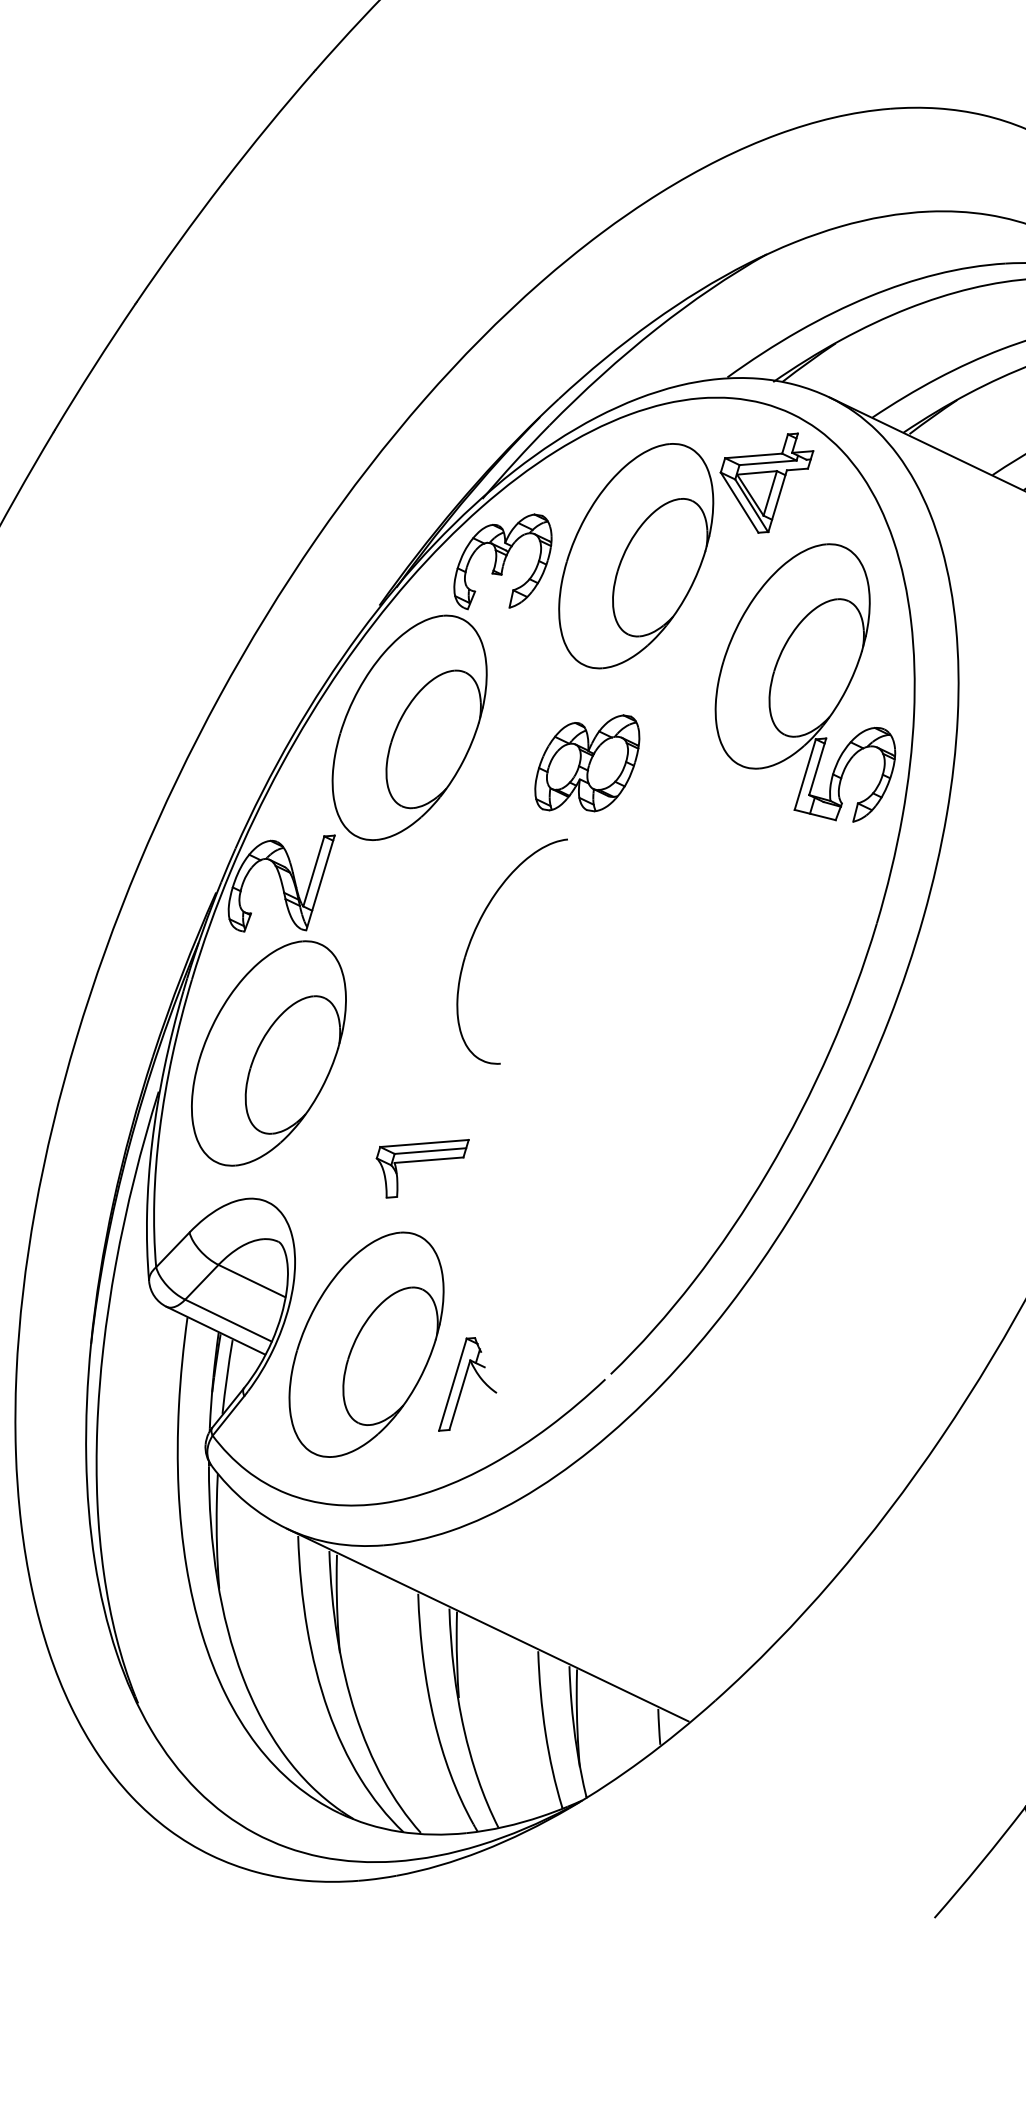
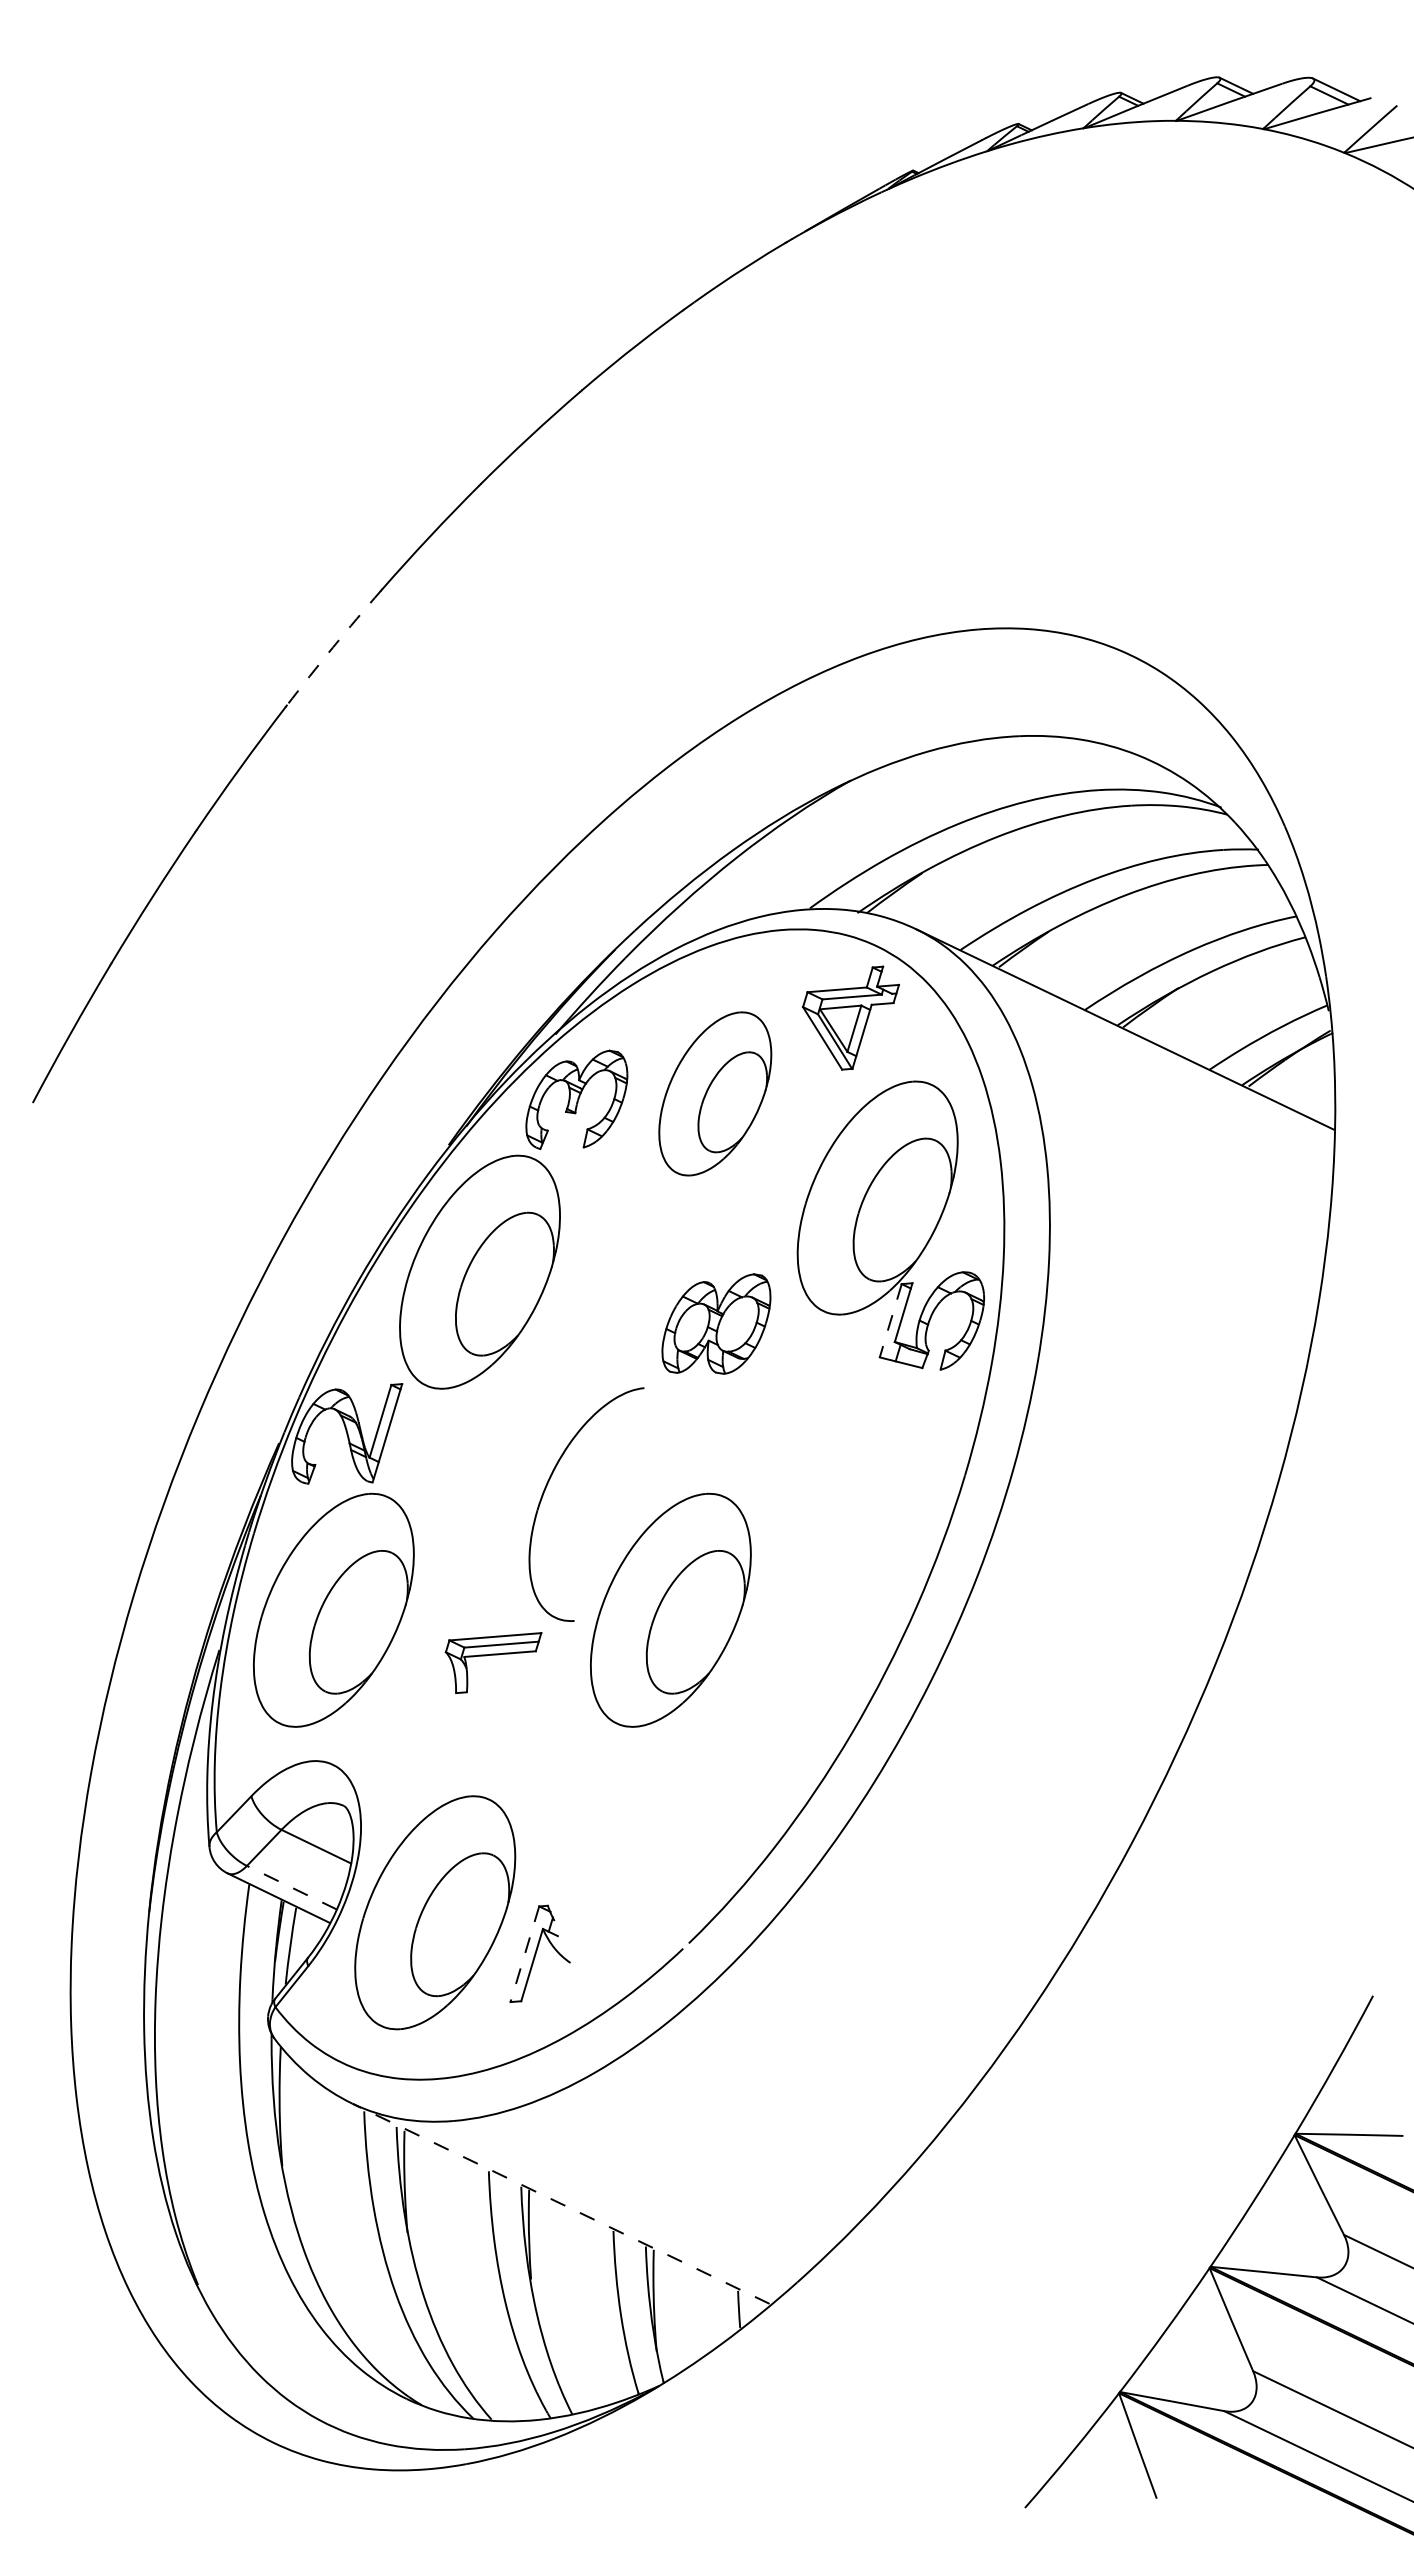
arc: (268, 126) -> (333, 647), solid -> dashed
part: (636, 555) -> (715, 1093), size x0.7
part: (587, 762) -> (716, 1323), moved
line: (805, 775) -> (890, 1321), solid -> dashed
part: (593, 1052) -> (670, 1609), added
part: (422, 1161) -> (493, 1655), moved
line: (228, 1320) -> (291, 1887), solid -> dashed
line: (452, 1384) -> (524, 1954), solid -> dashed
line: (487, 1624) -> (560, 2203), solid -> dashed

